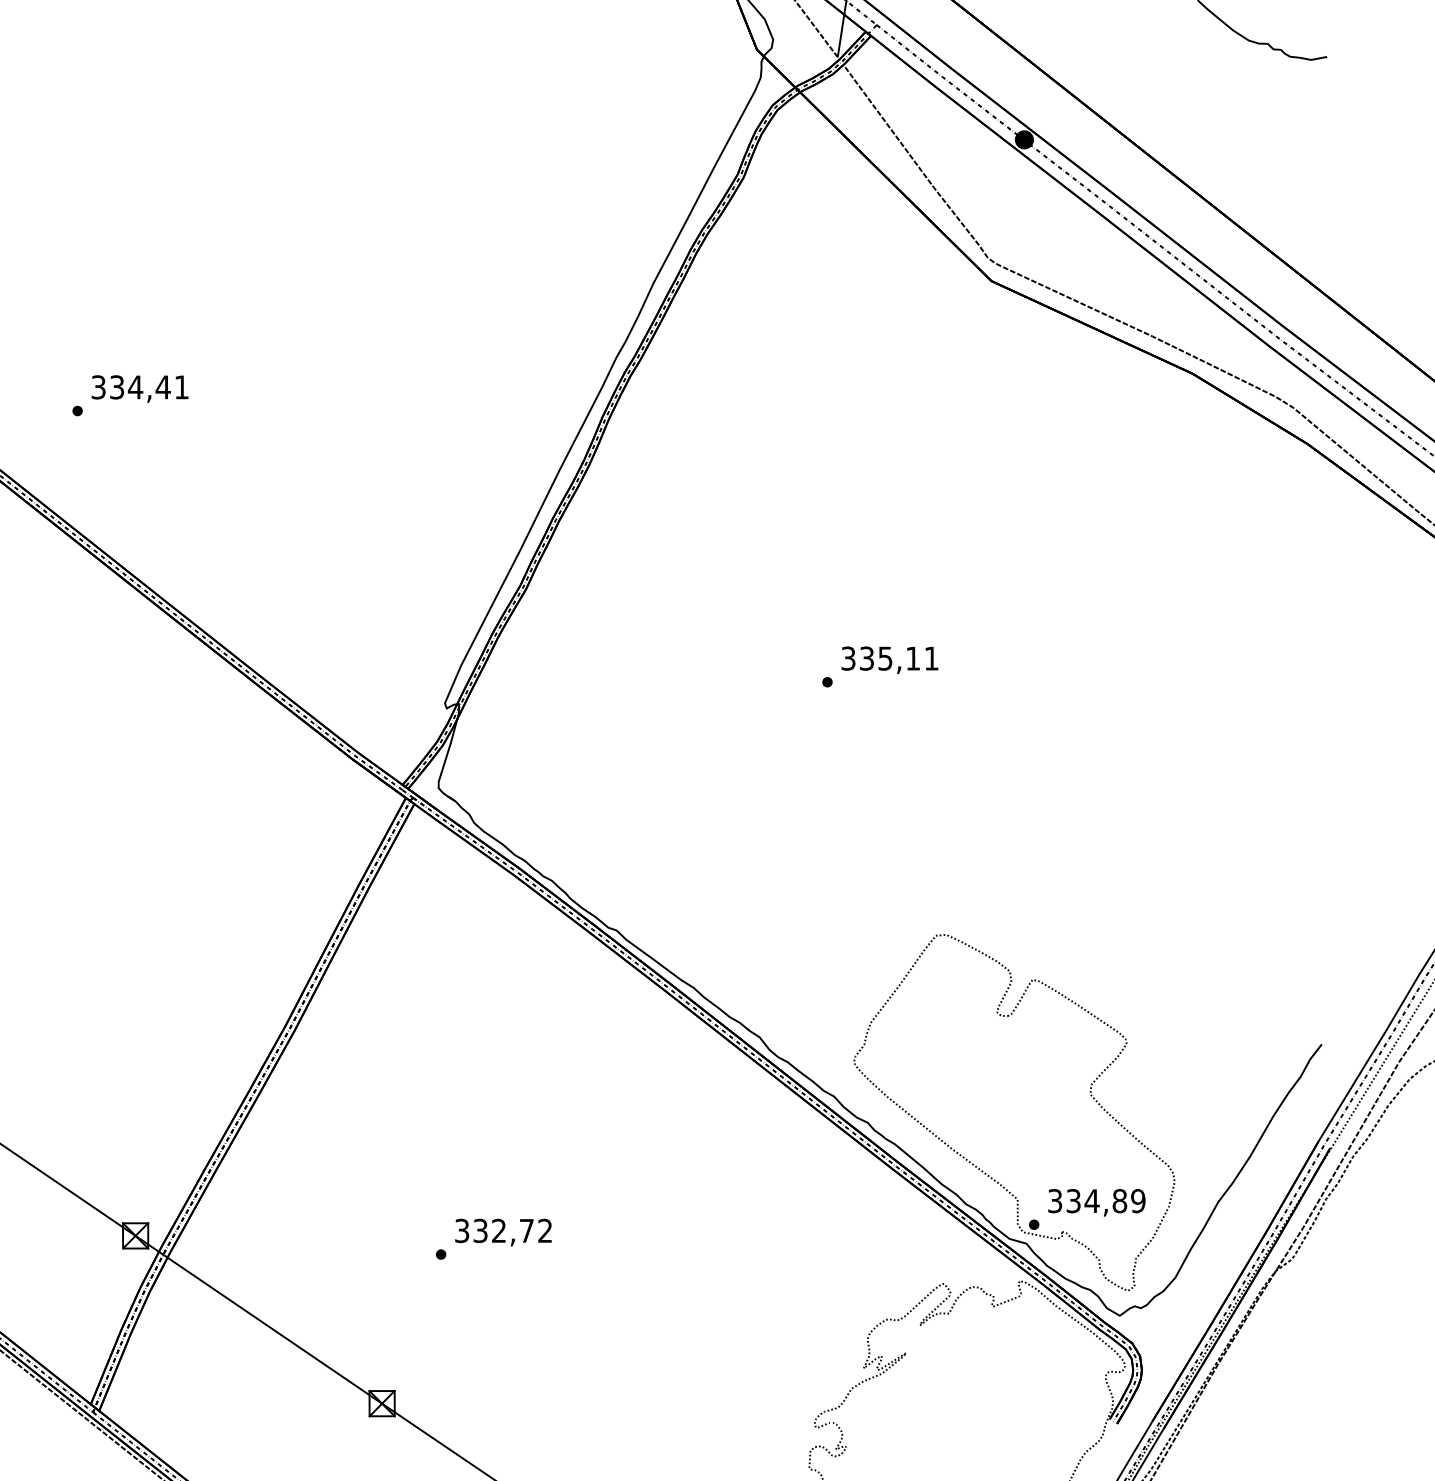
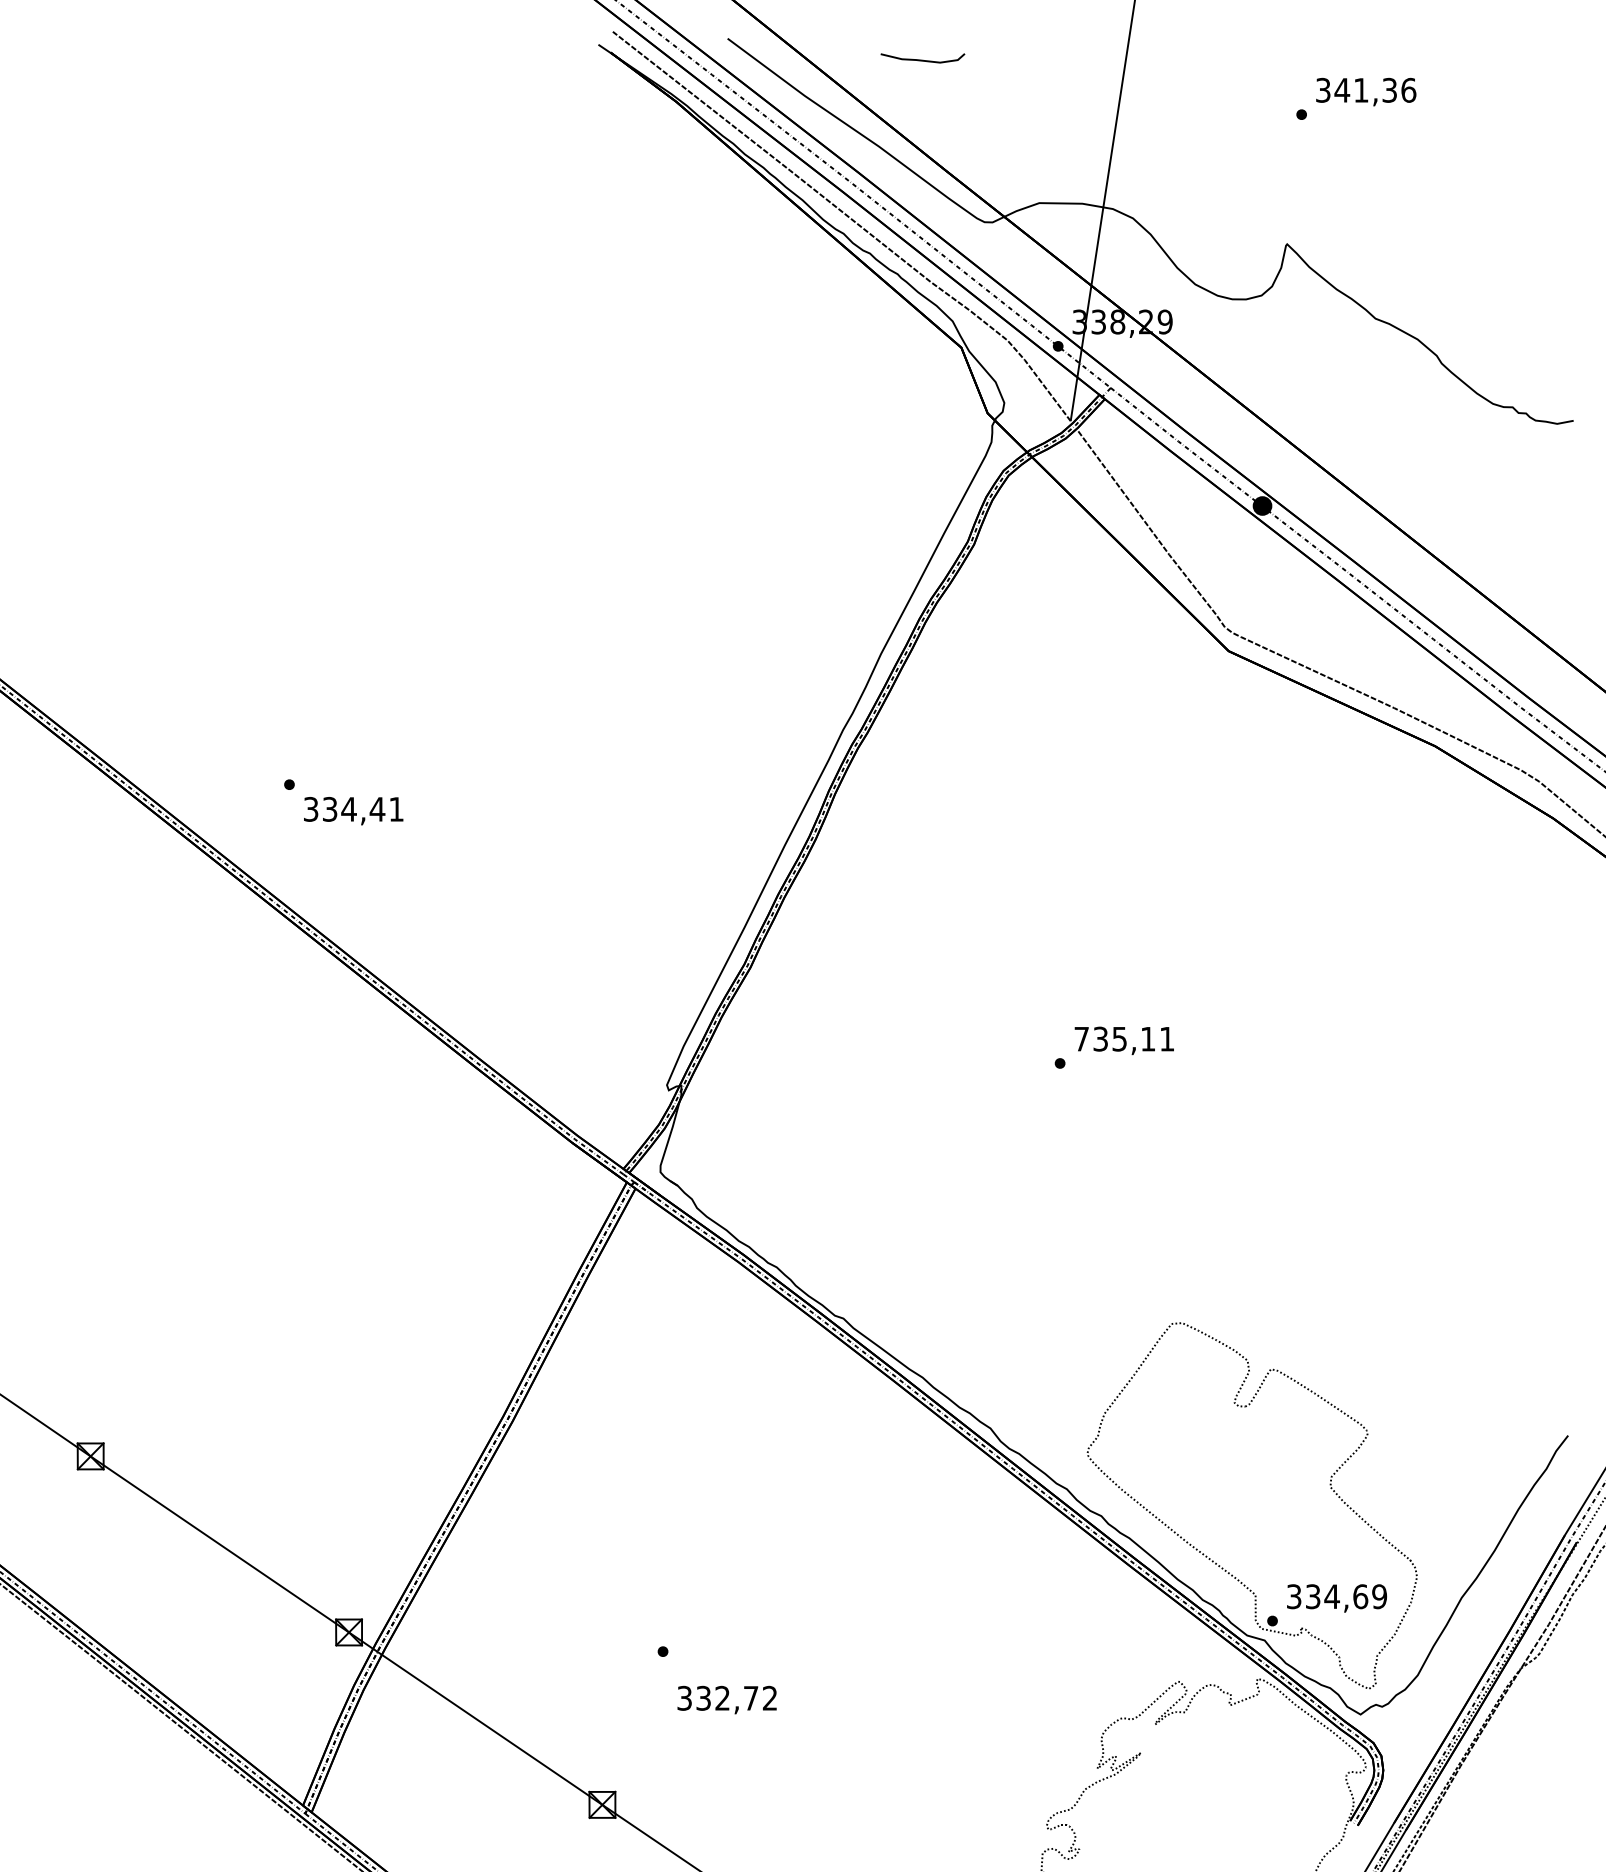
text: (139, 389) -> (353, 811), moved
text: (848, 657) -> (1081, 1038), 335,11 -> 735,11
text: (1119, 1200) -> (1360, 1596), 334,89 -> 334,69
text: (502, 1232) -> (726, 1699), moved

